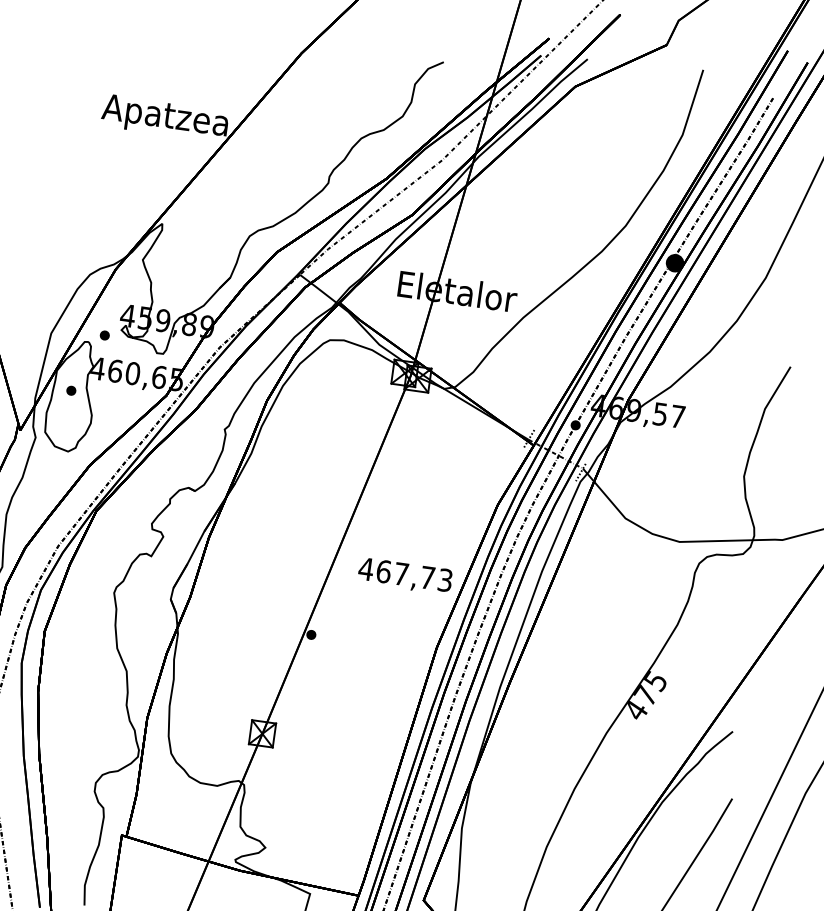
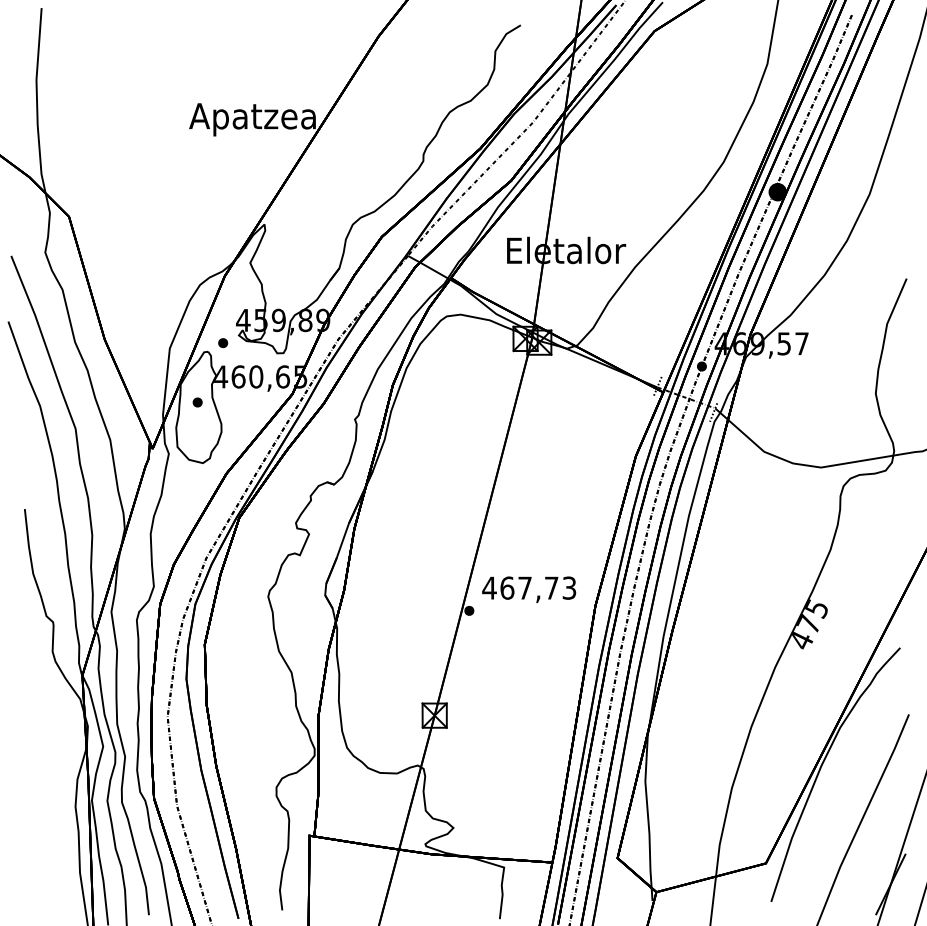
text: (405, 576) -> (529, 589), moved

